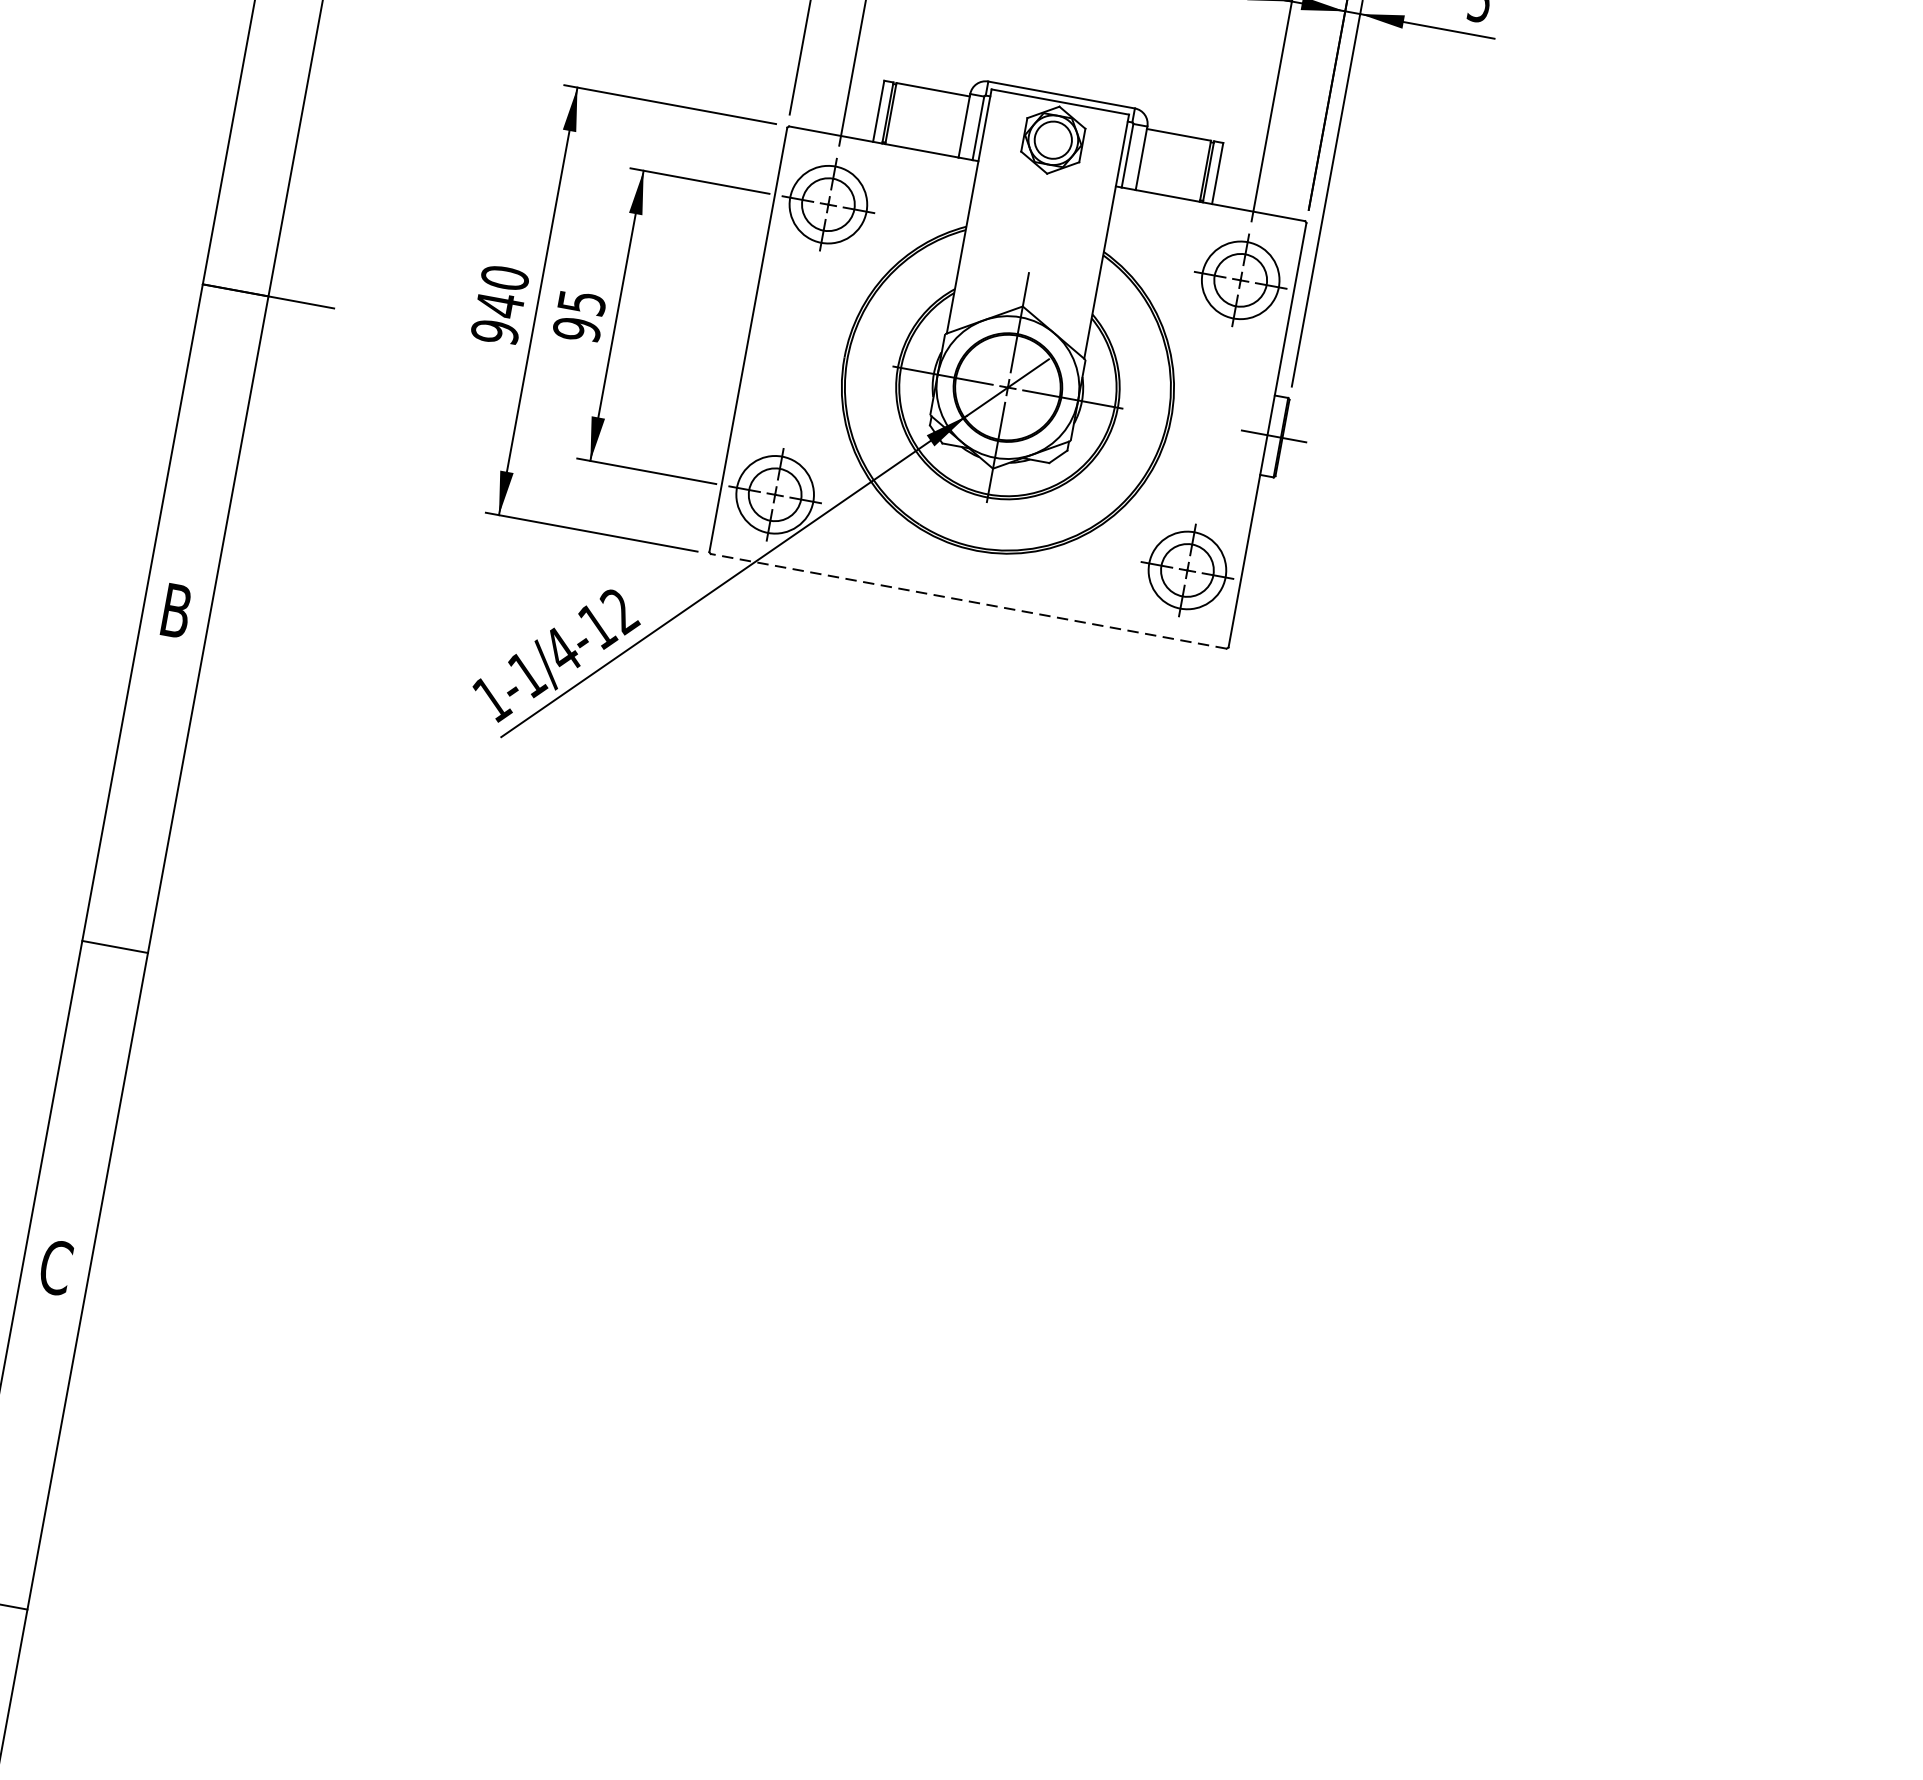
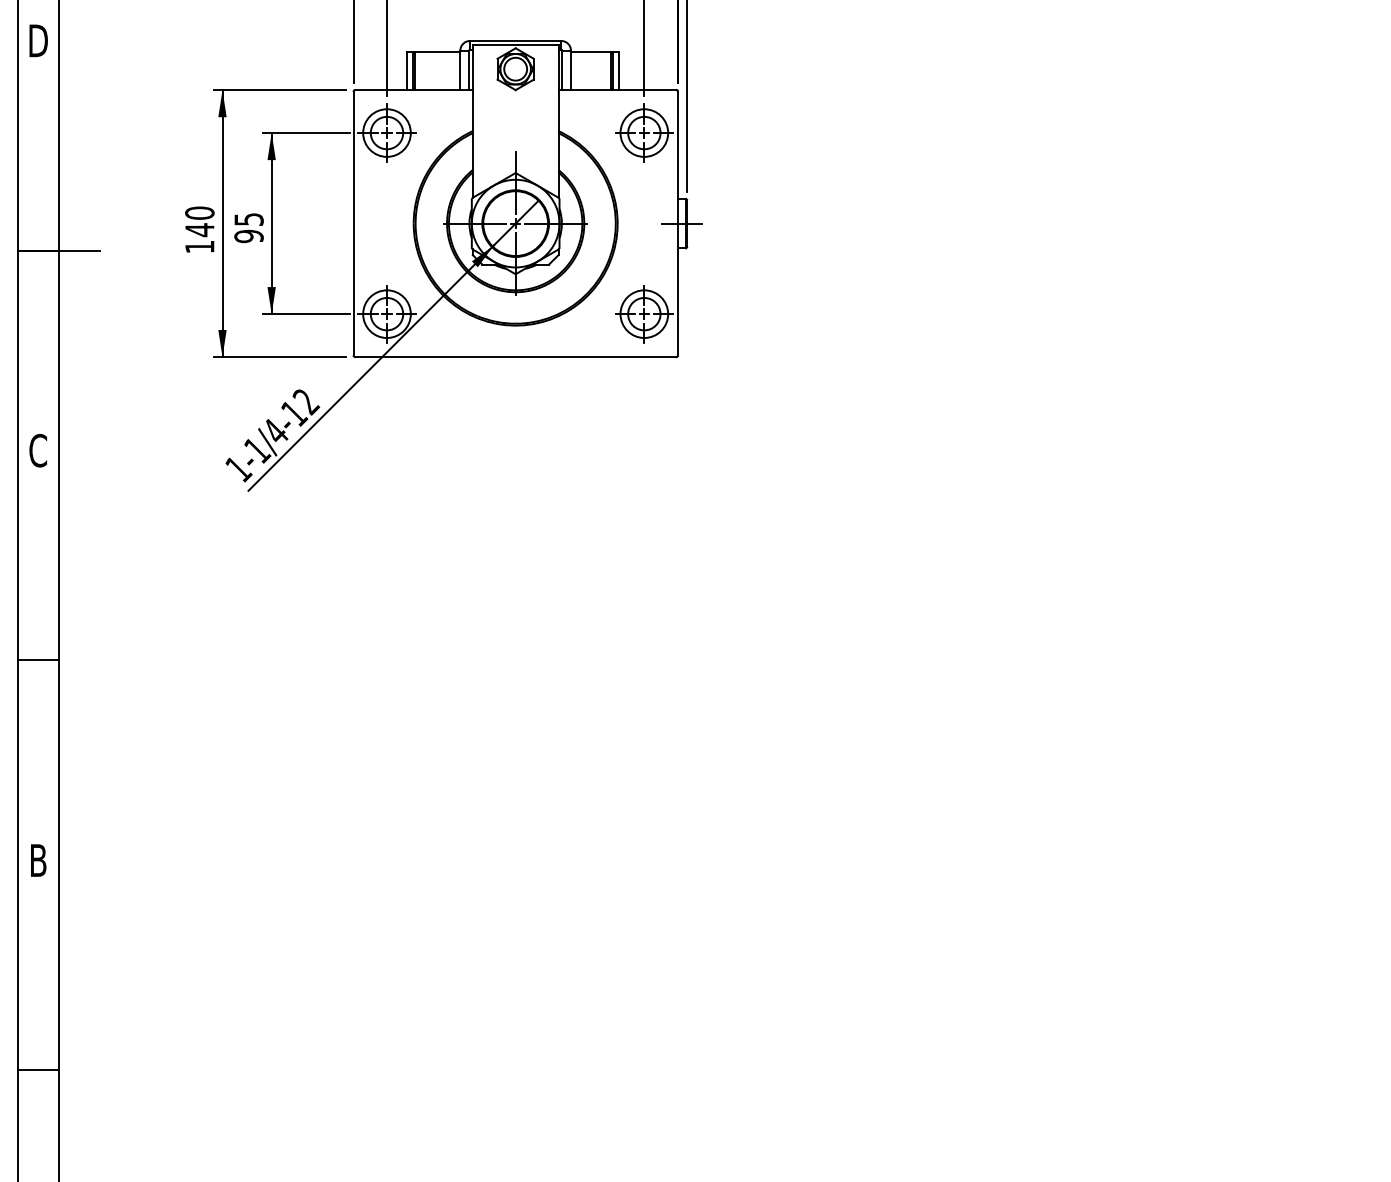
text: (494, 331) -> (199, 246), 940 -> 140
line: (968, 601) -> (515, 357), dashed -> solid
text: (176, 610) -> (38, 450), B -> C
text: (56, 1267) -> (38, 860), C -> B

